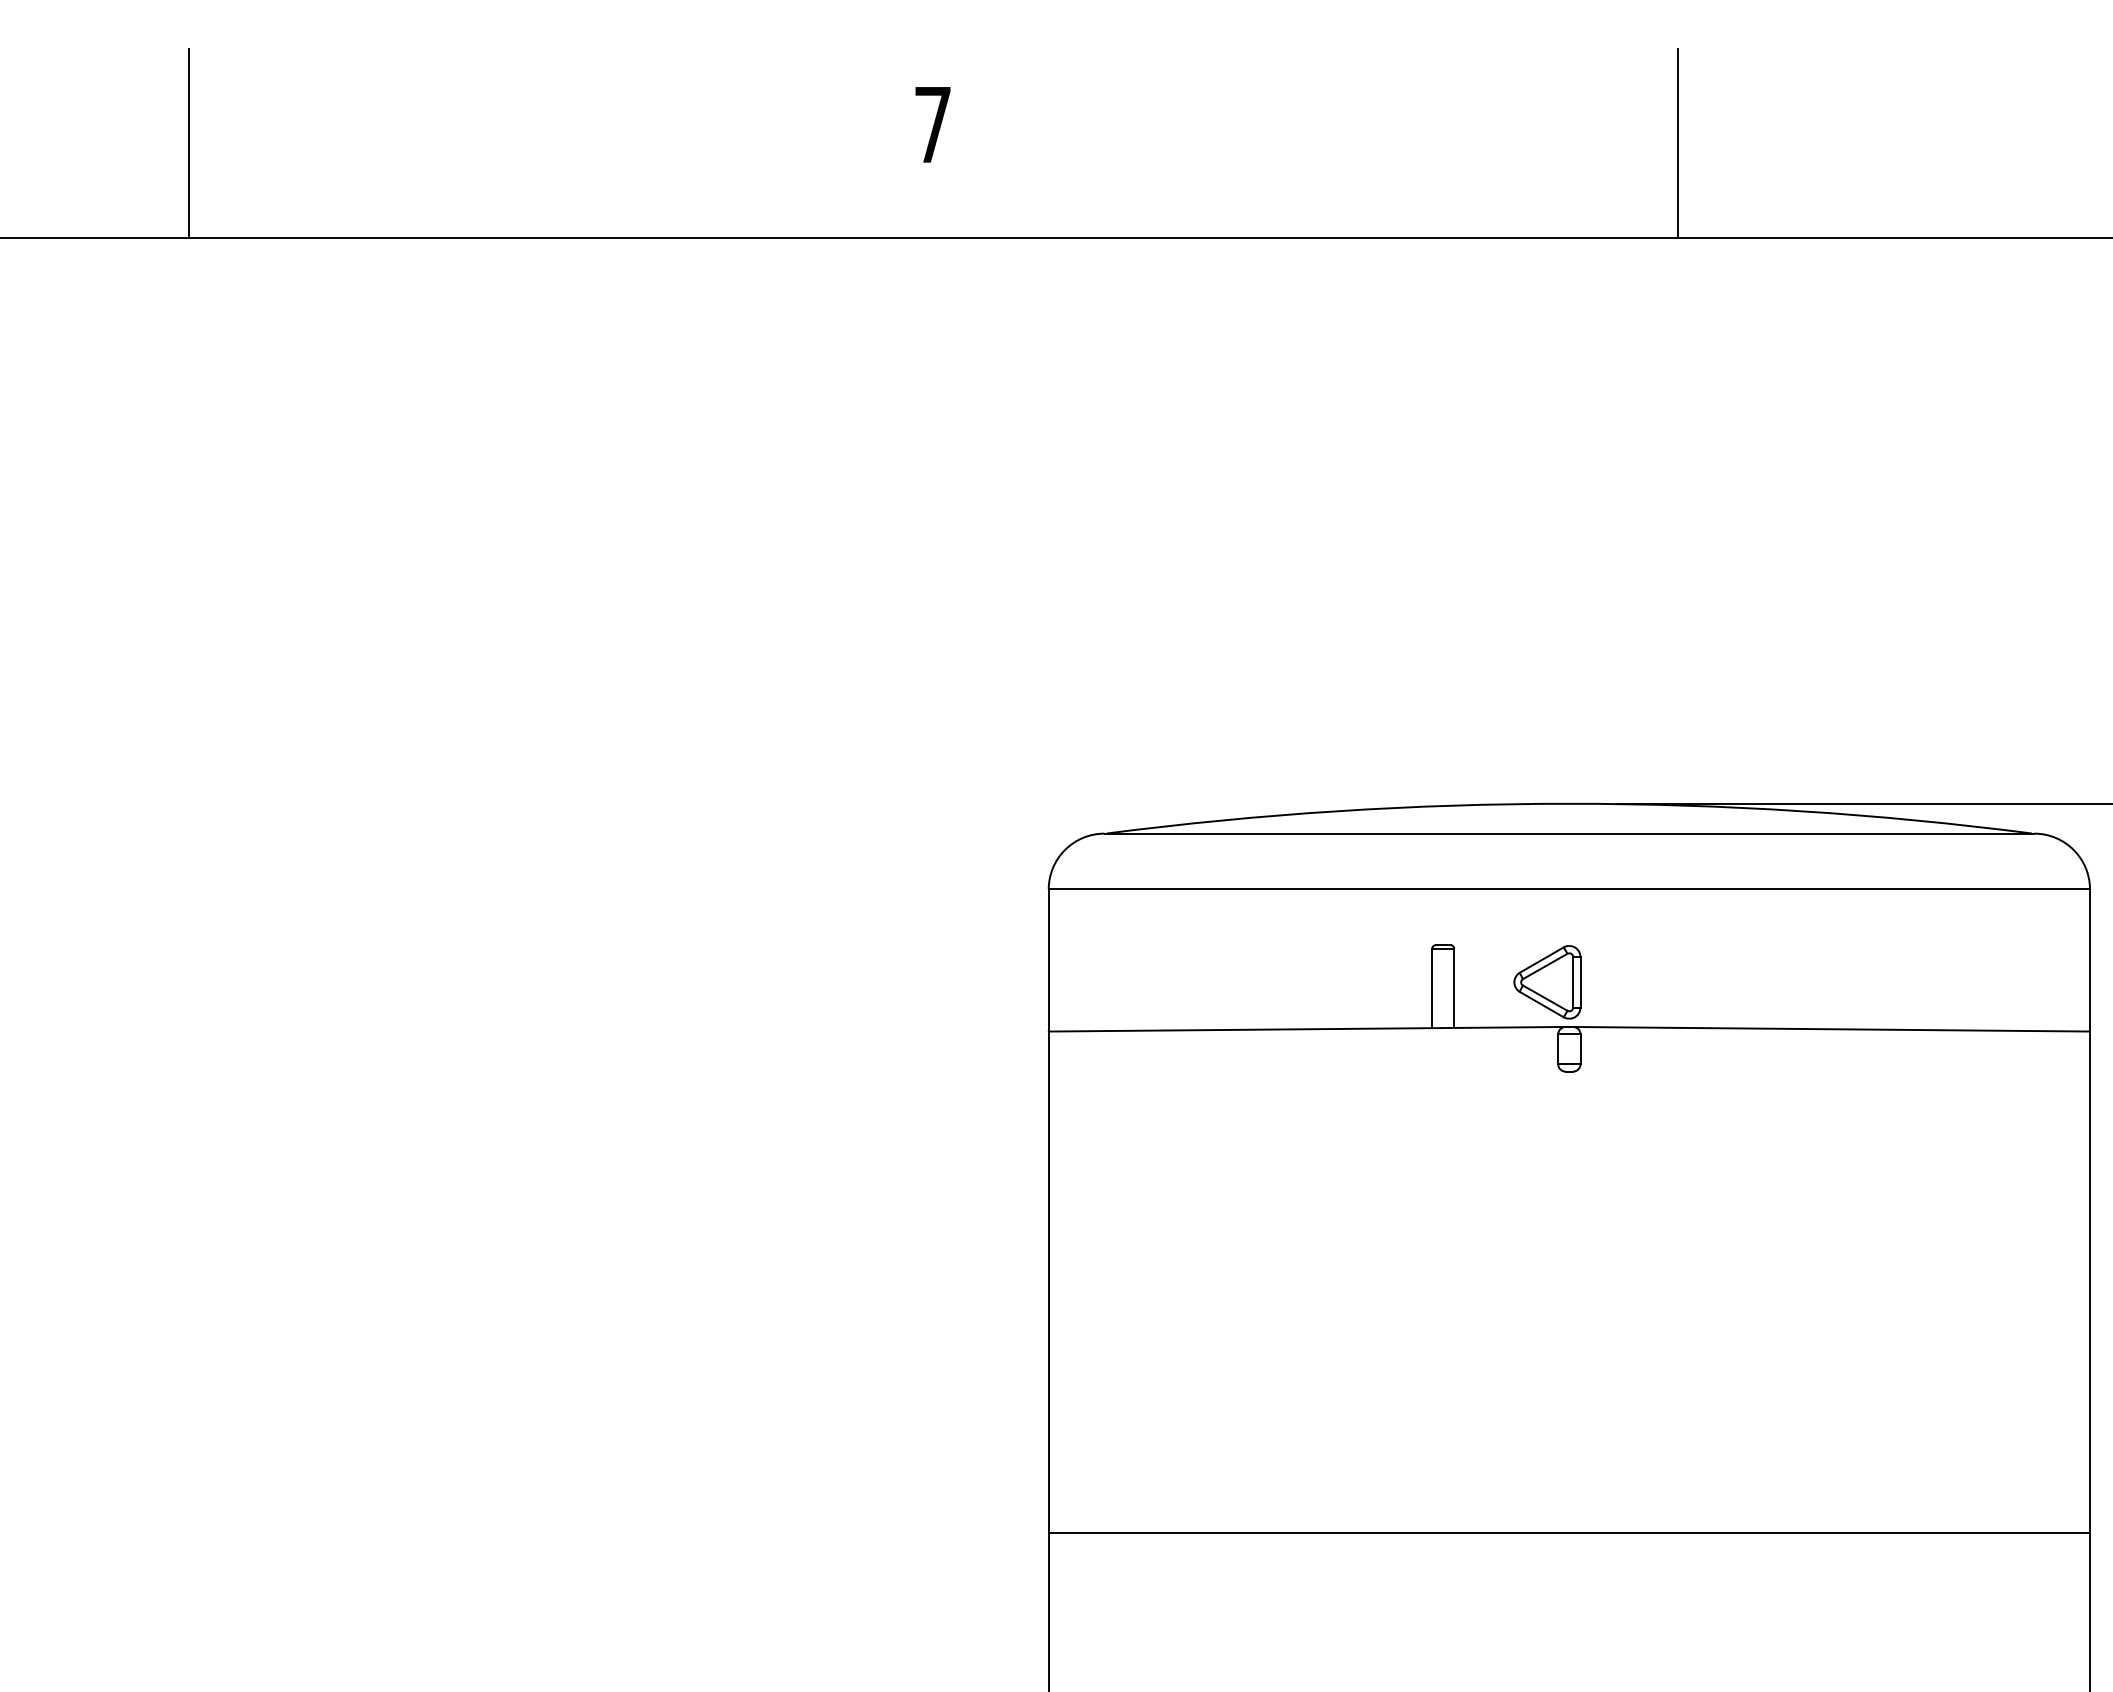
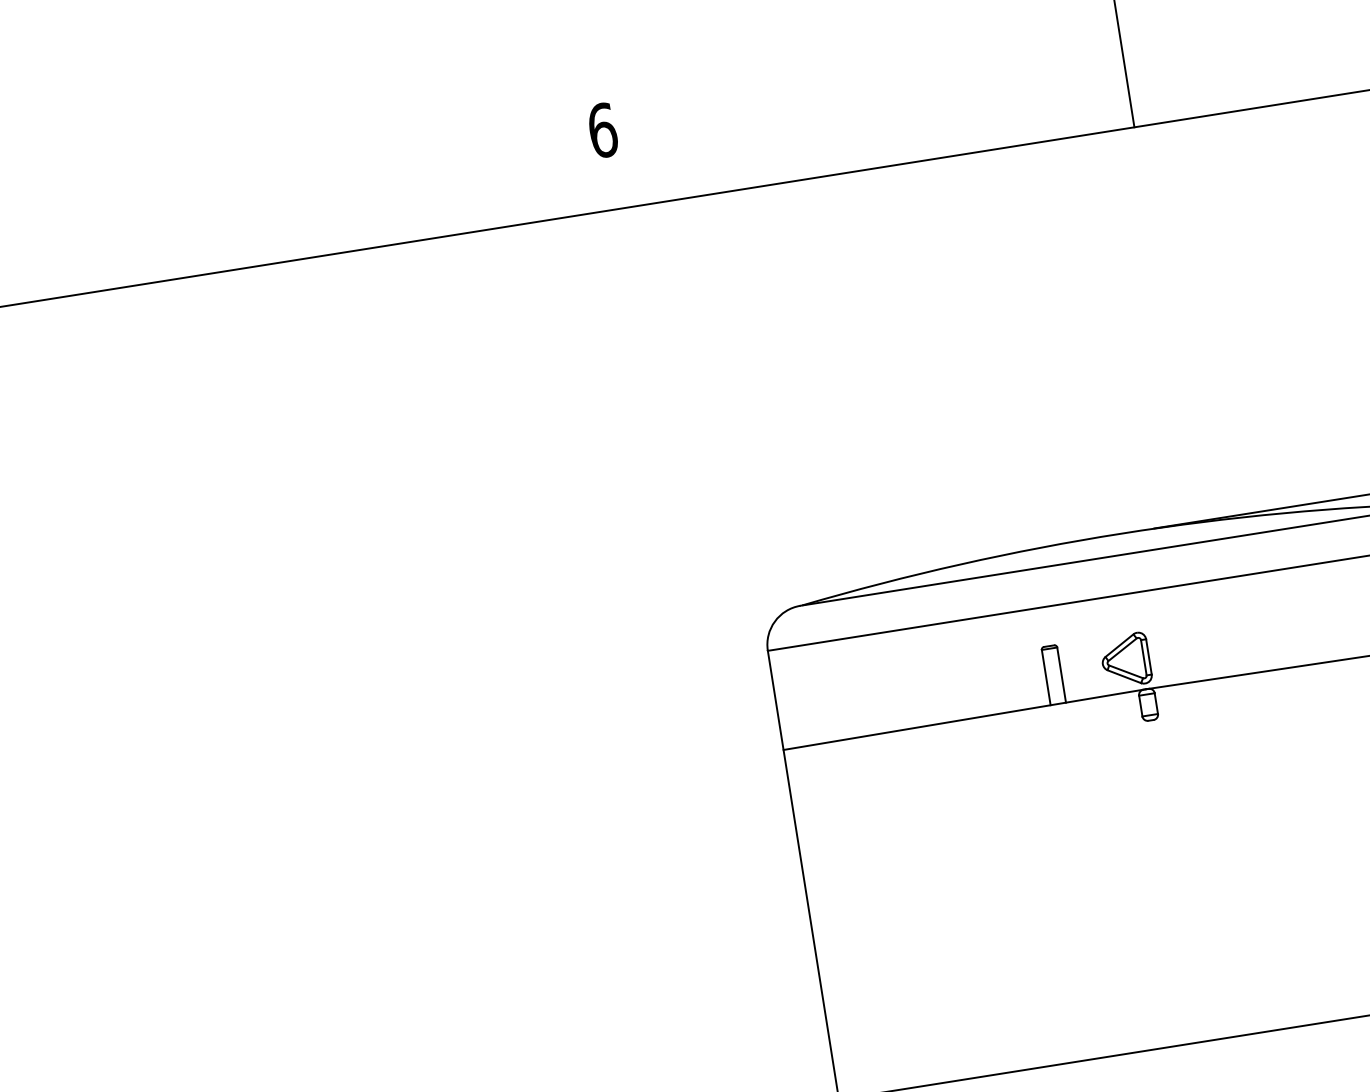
text: (933, 124) -> (603, 130), 7 -> 6
line: (188, 143) -> (85, 225), removed

